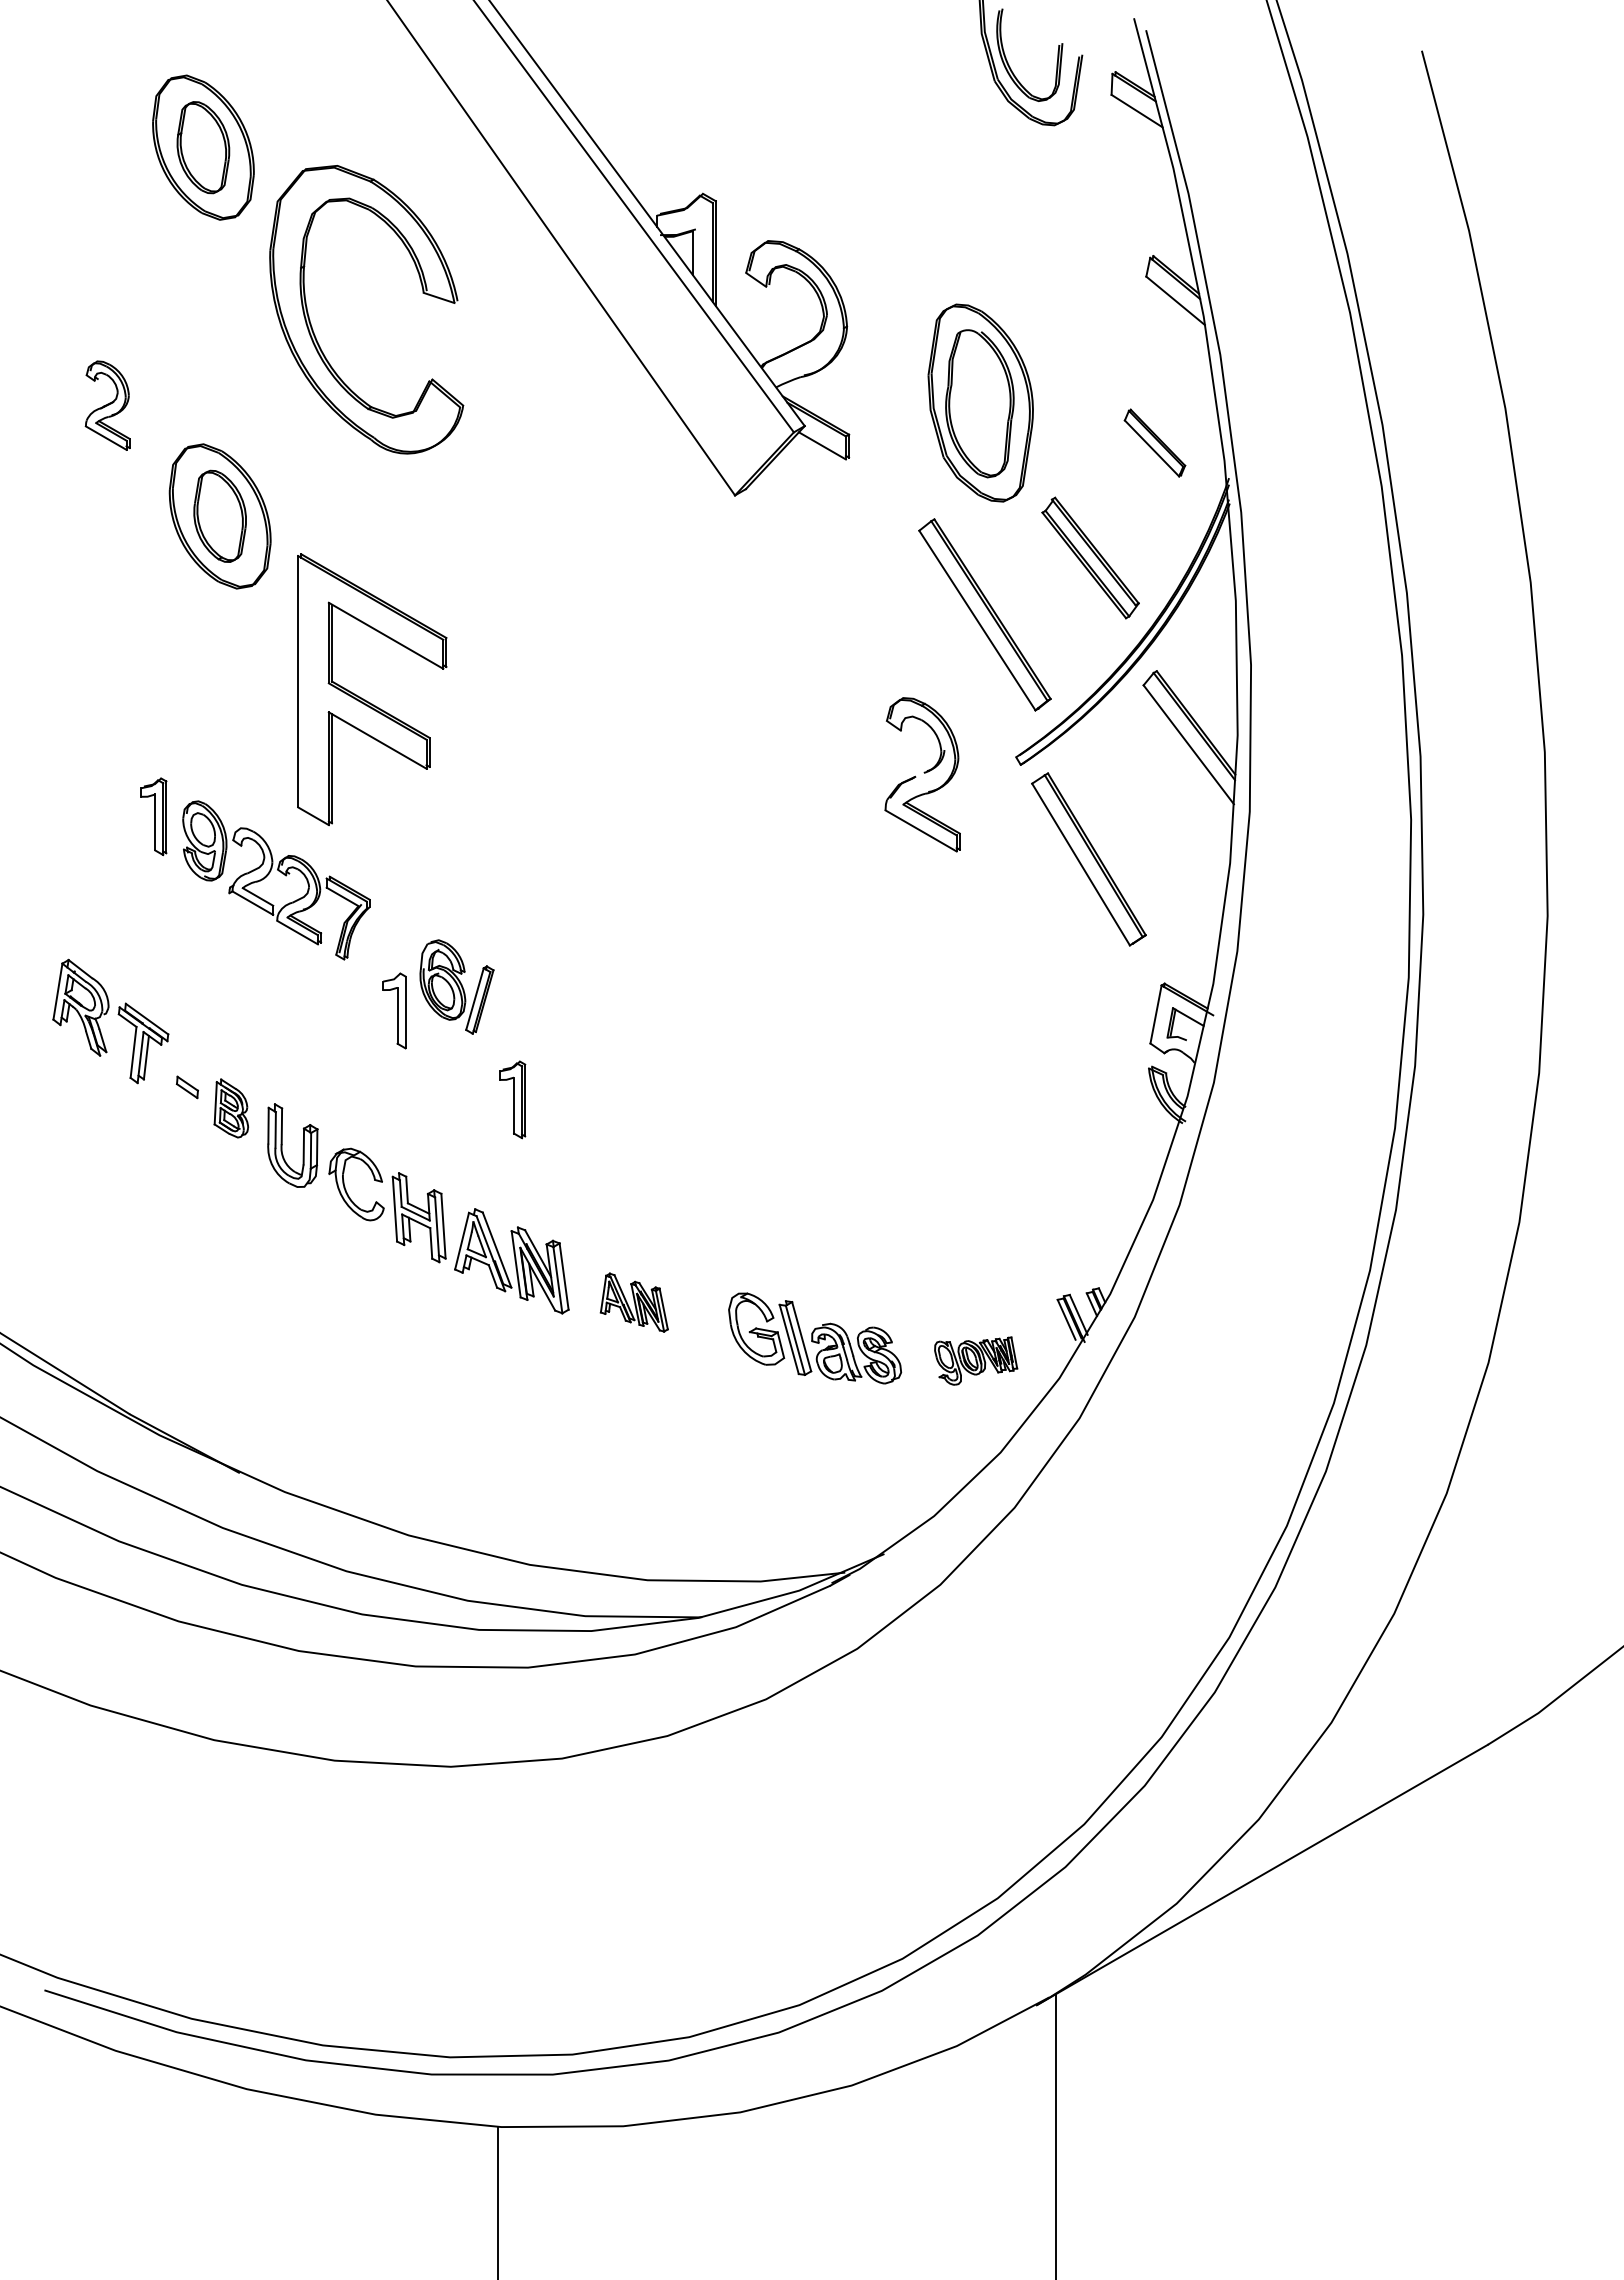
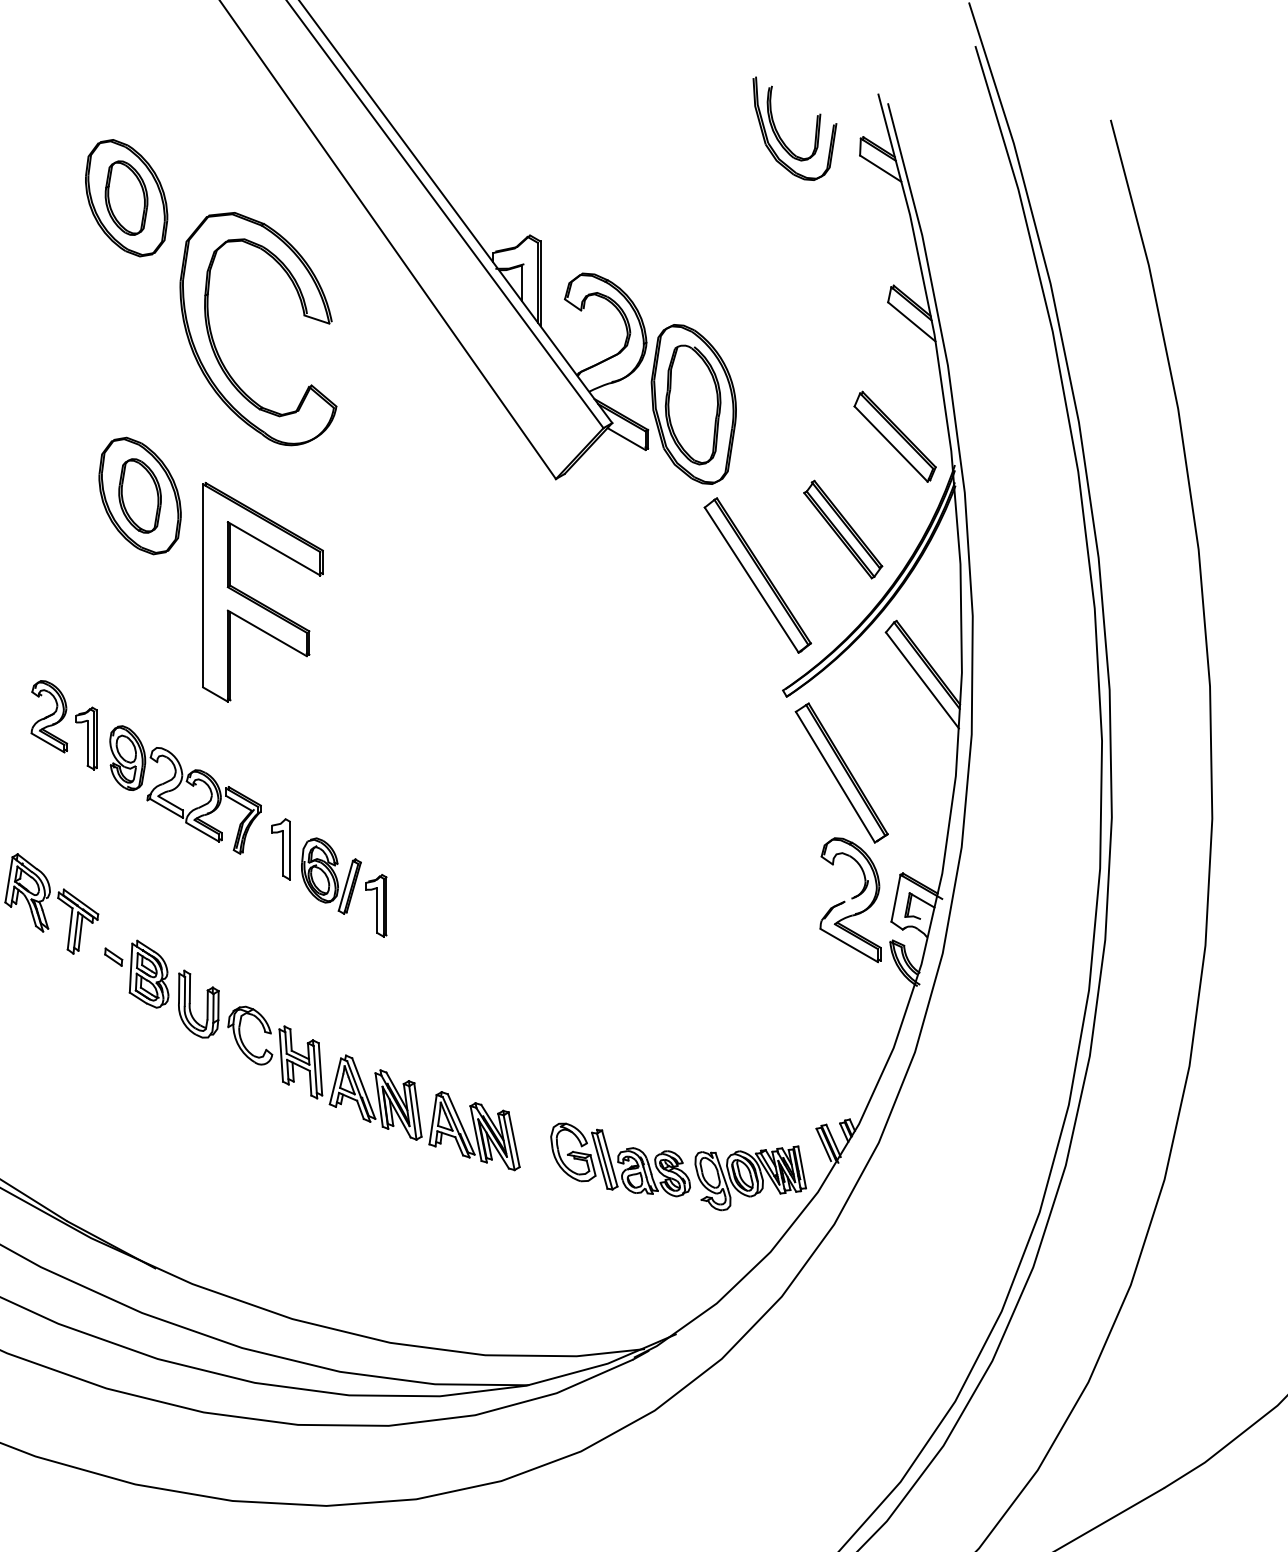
part: (980, 402) -> (693, 403), moved
part: (107, 405) -> (49, 716), moved
part: (1154, 442) -> (894, 436), size x1.67
part: (365, 699) -> (257, 600), moved
part: (922, 774) -> (850, 899), moved
part: (394, 1010) -> (280, 849), moved
part: (512, 1099) -> (376, 905), moved
part: (231, 1108) -> (149, 974), size x1.43
part: (634, 1302) -> (474, 1130), size x1.67
part: (975, 1360) -> (750, 1177), size x1.67

